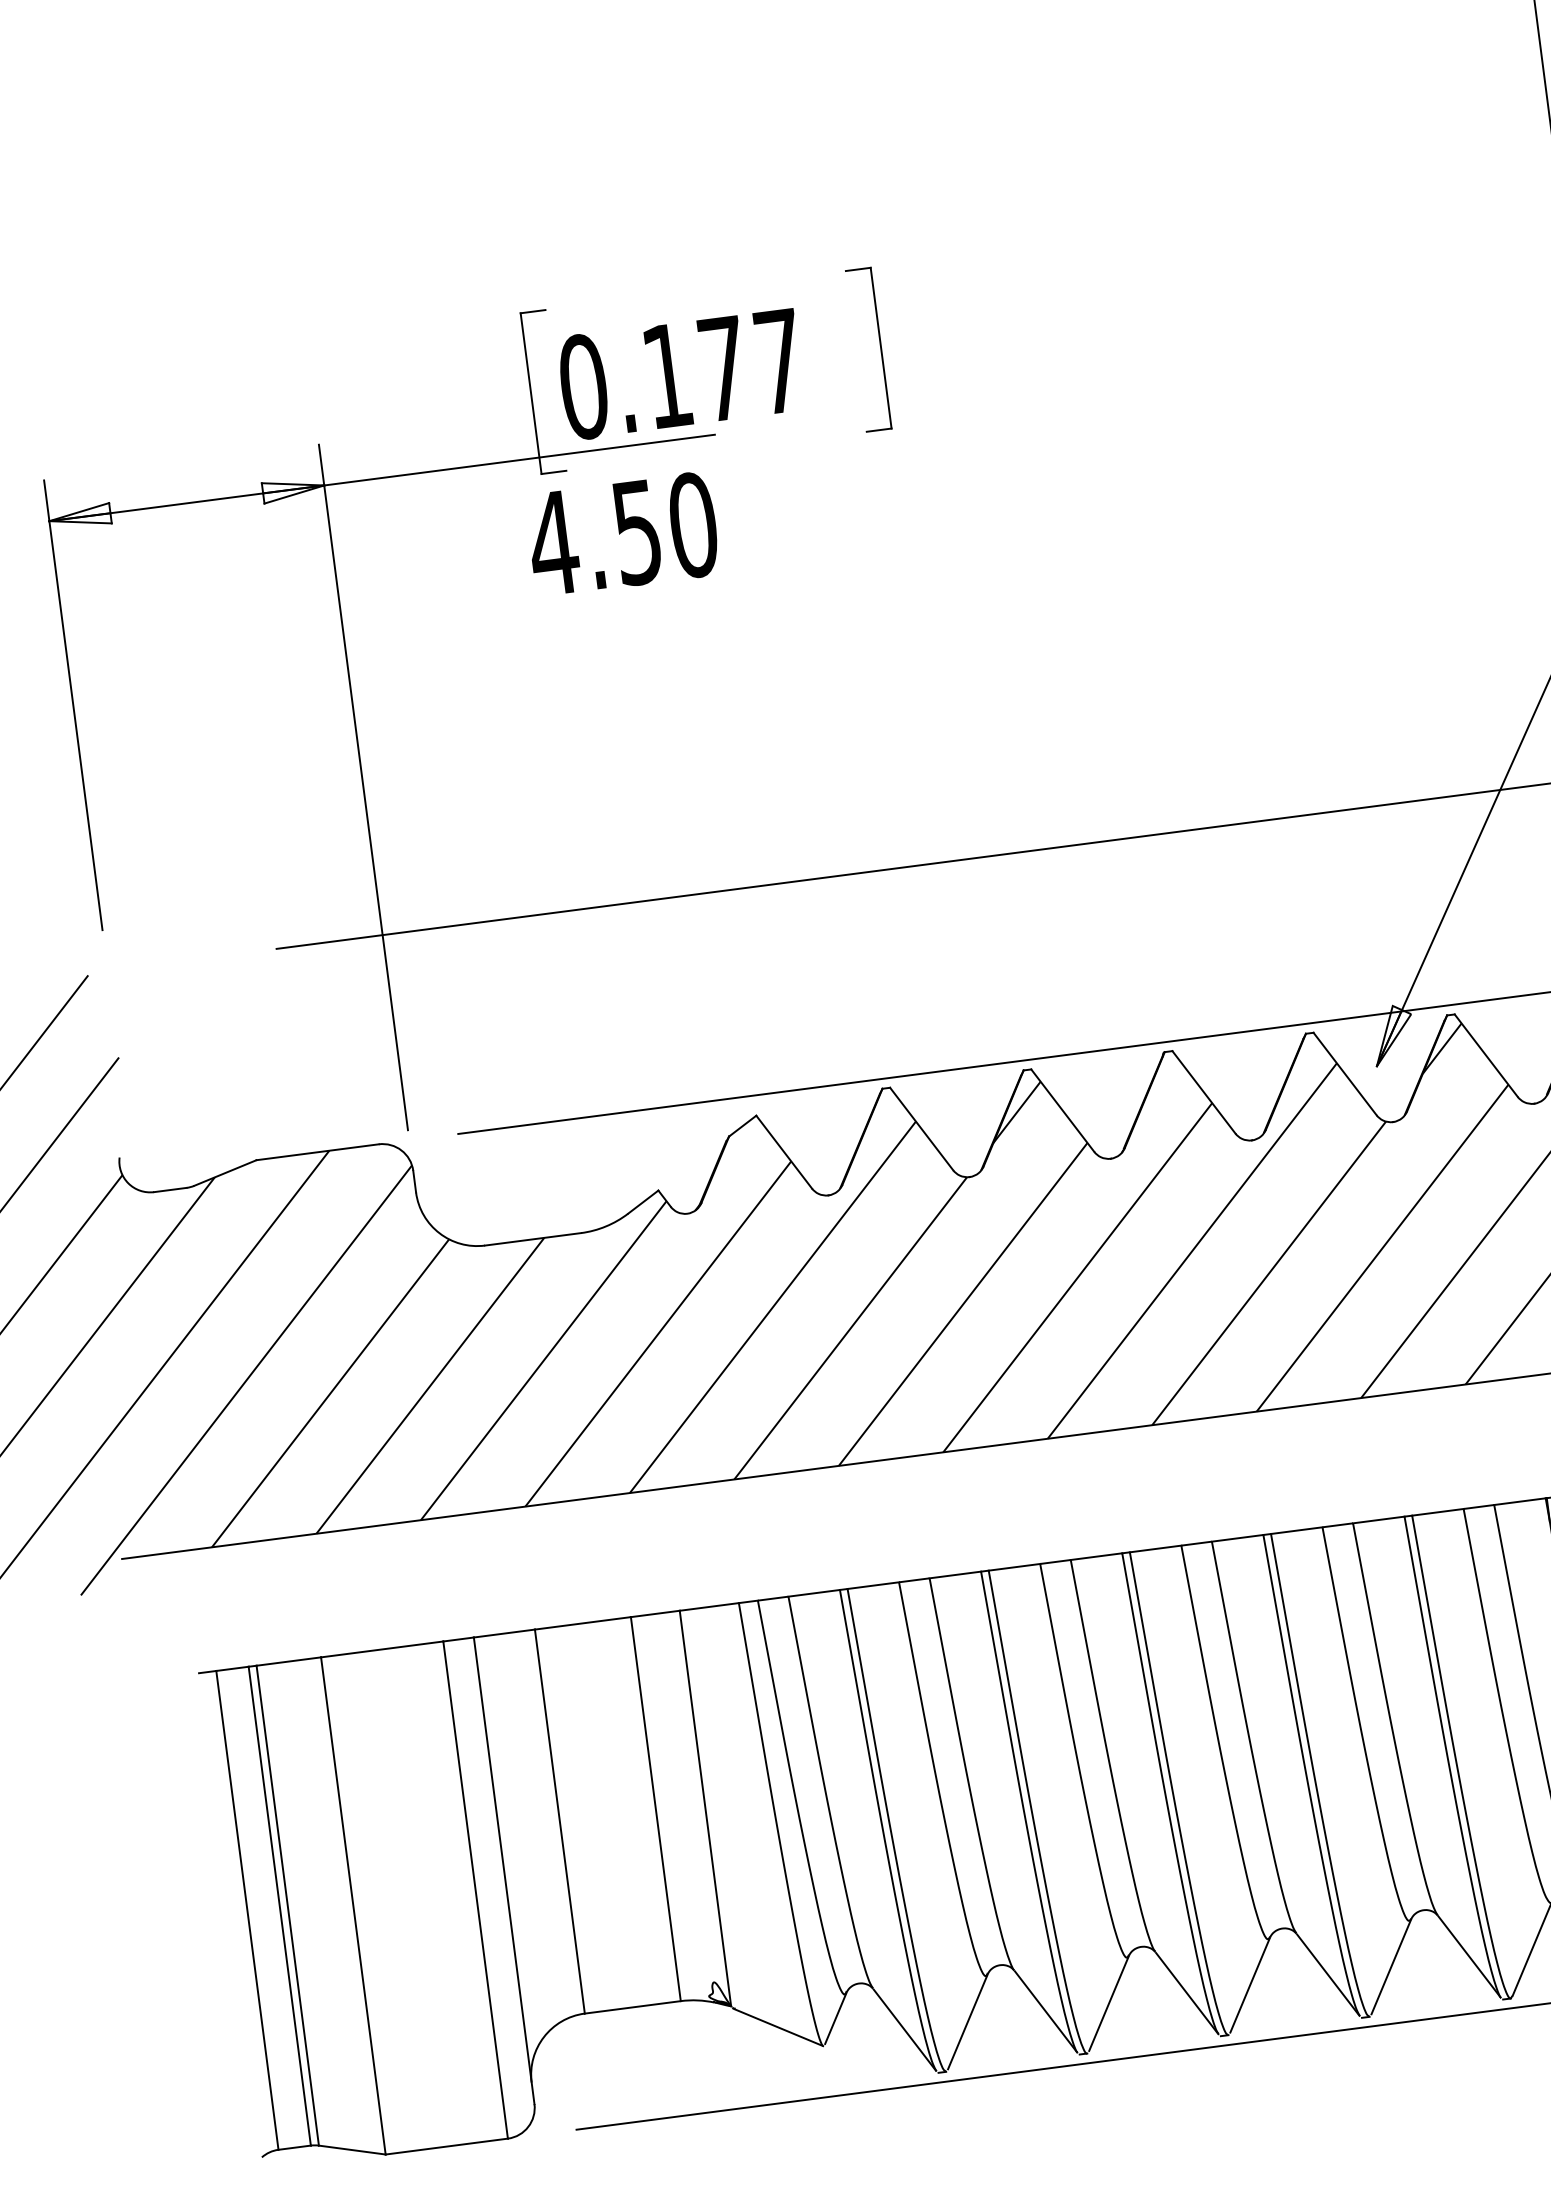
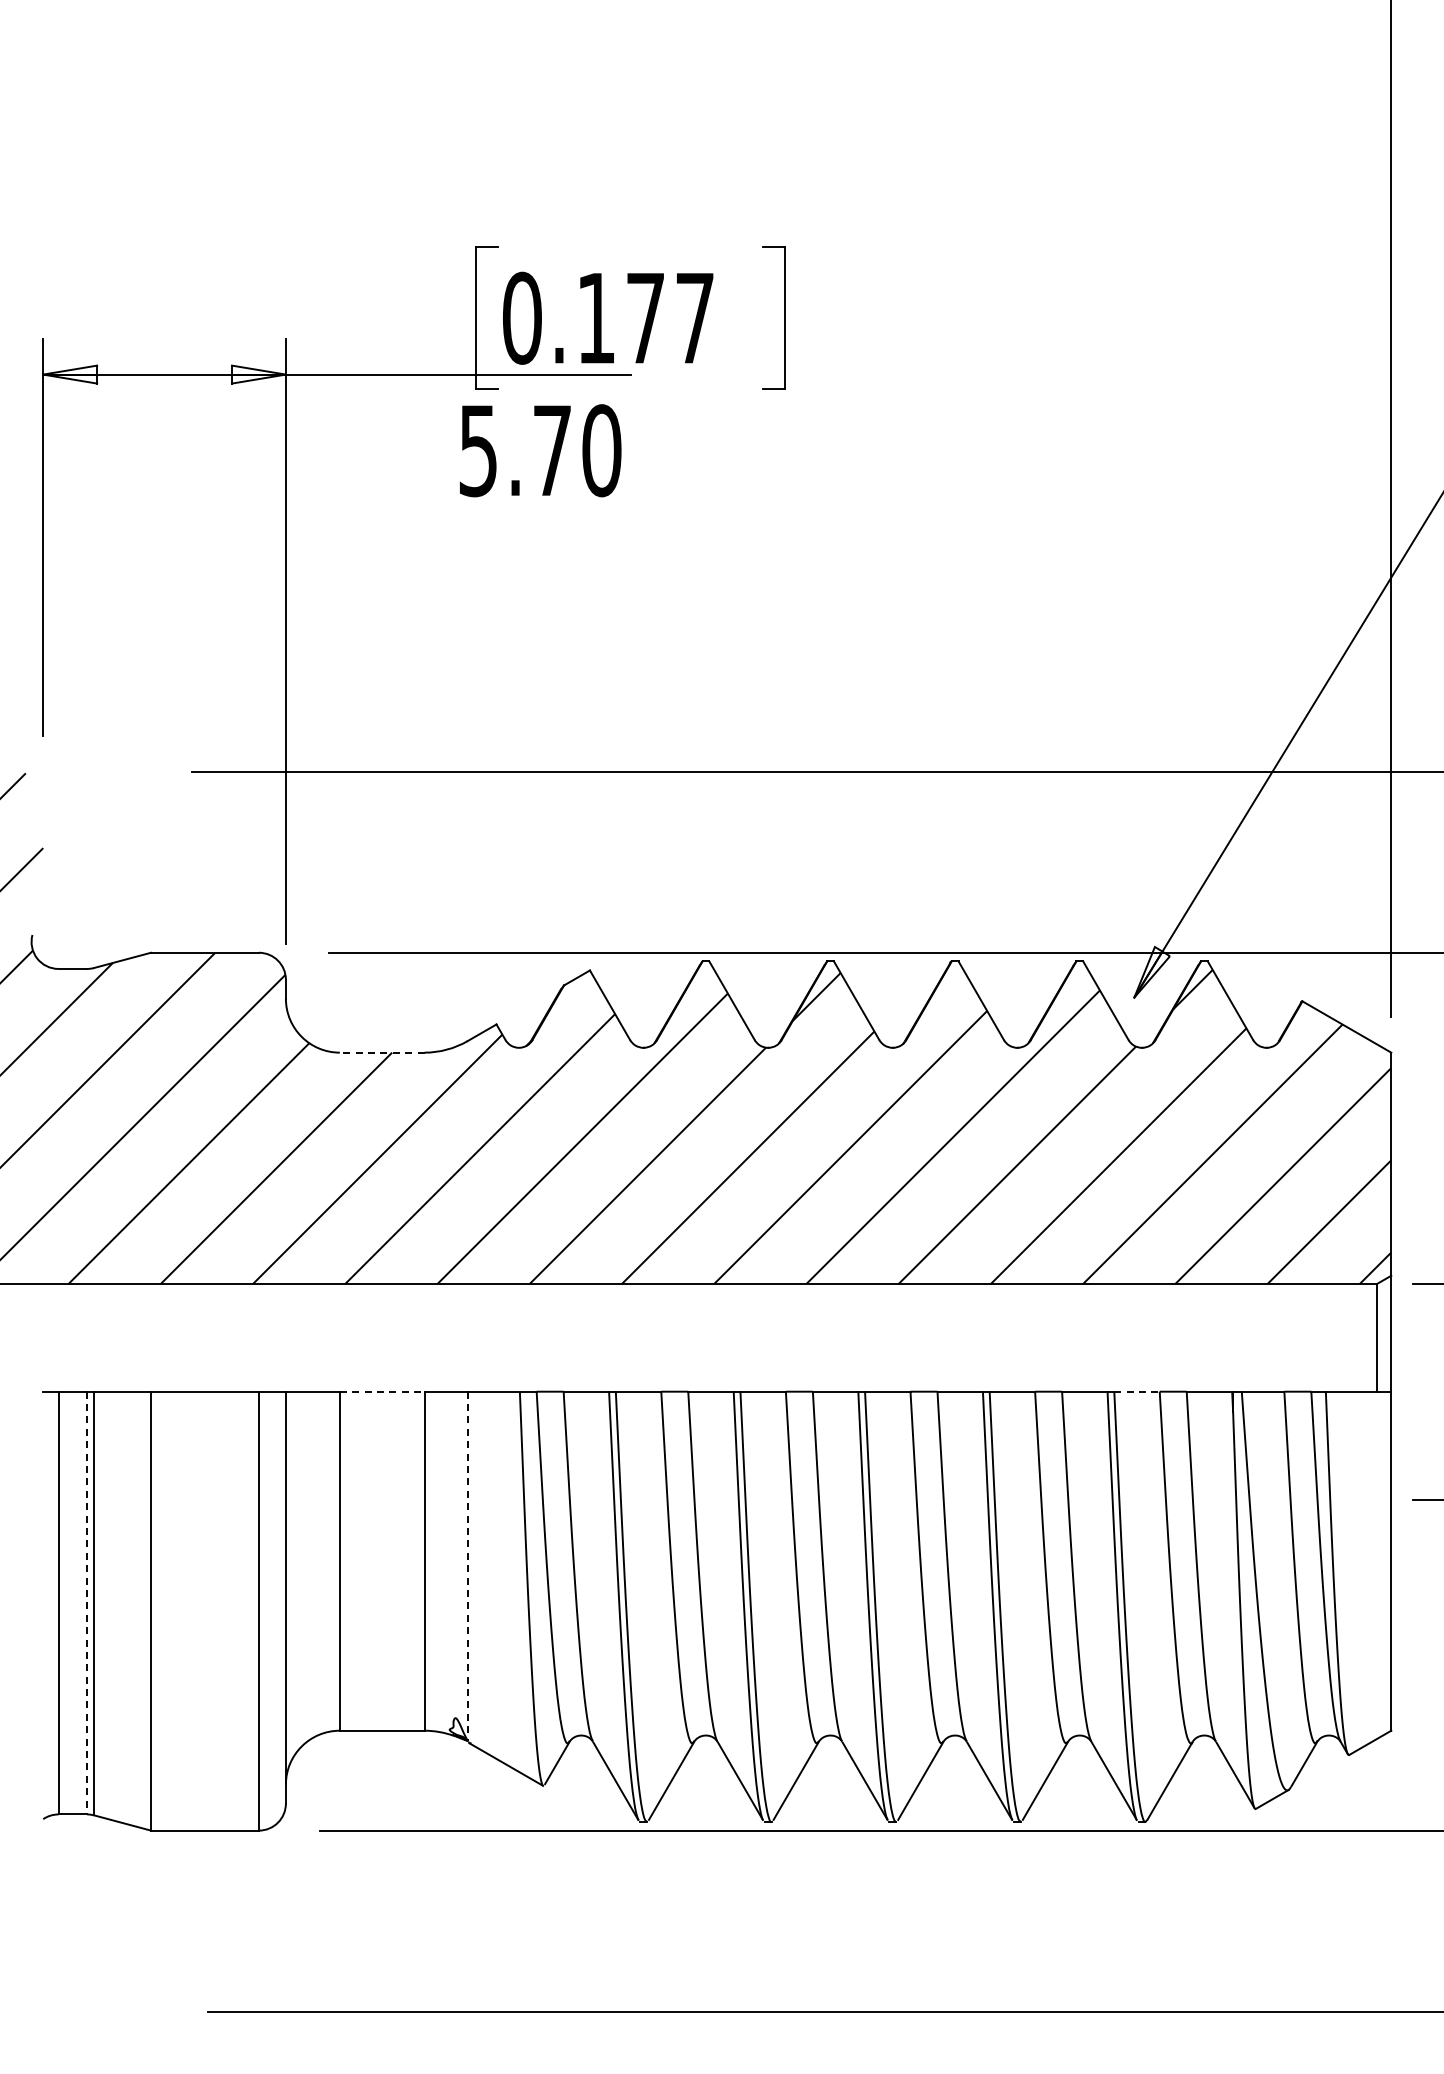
text: (593, 539) -> (513, 451), 4.50 -> 5.70
line: (532, 1239) -> (381, 1052), solid -> dashed
line: (1438, 1512) -> (1137, 1391), solid -> dashed
line: (583, 1623) -> (382, 1391), solid -> dashed
line: (705, 1808) -> (467, 1566), solid -> dashed
line: (280, 1906) -> (87, 1603), solid -> dashed

